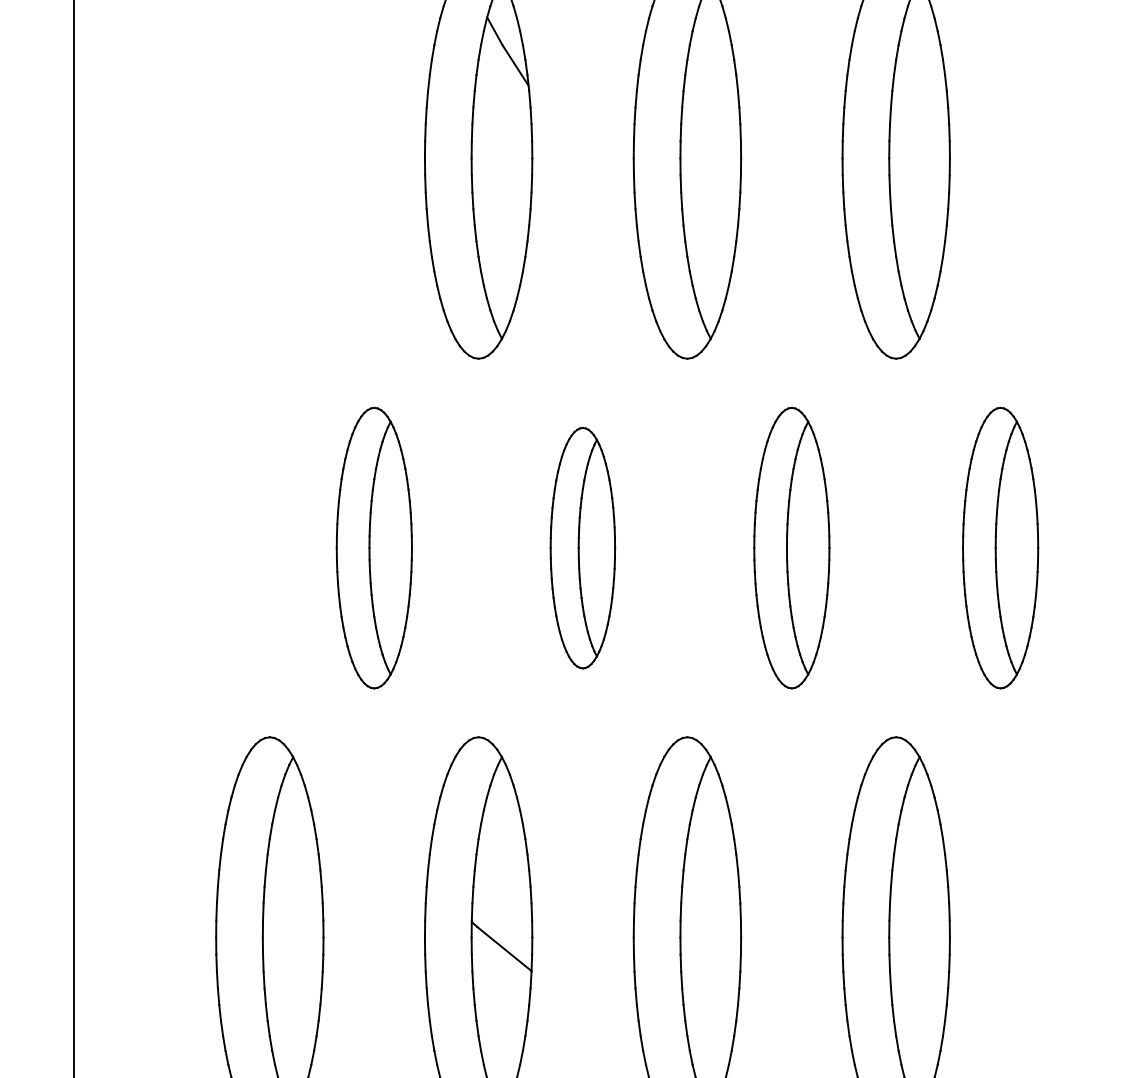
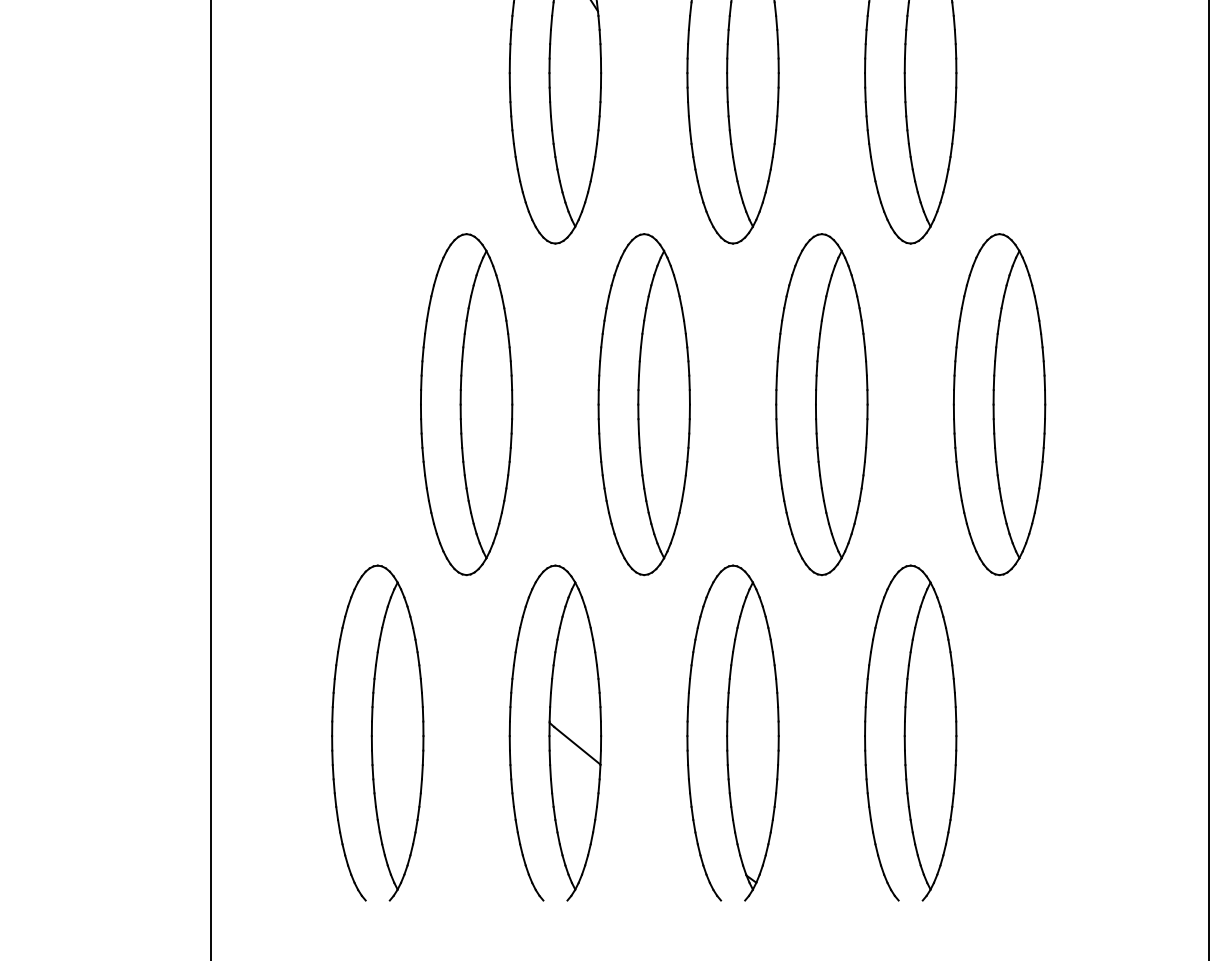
part: (374, 547) -> (466, 404), size x1.43
part: (582, 547) -> (643, 404), size x1.67
part: (791, 547) -> (821, 404), size x1.43
part: (1000, 547) -> (999, 404), size x1.43

